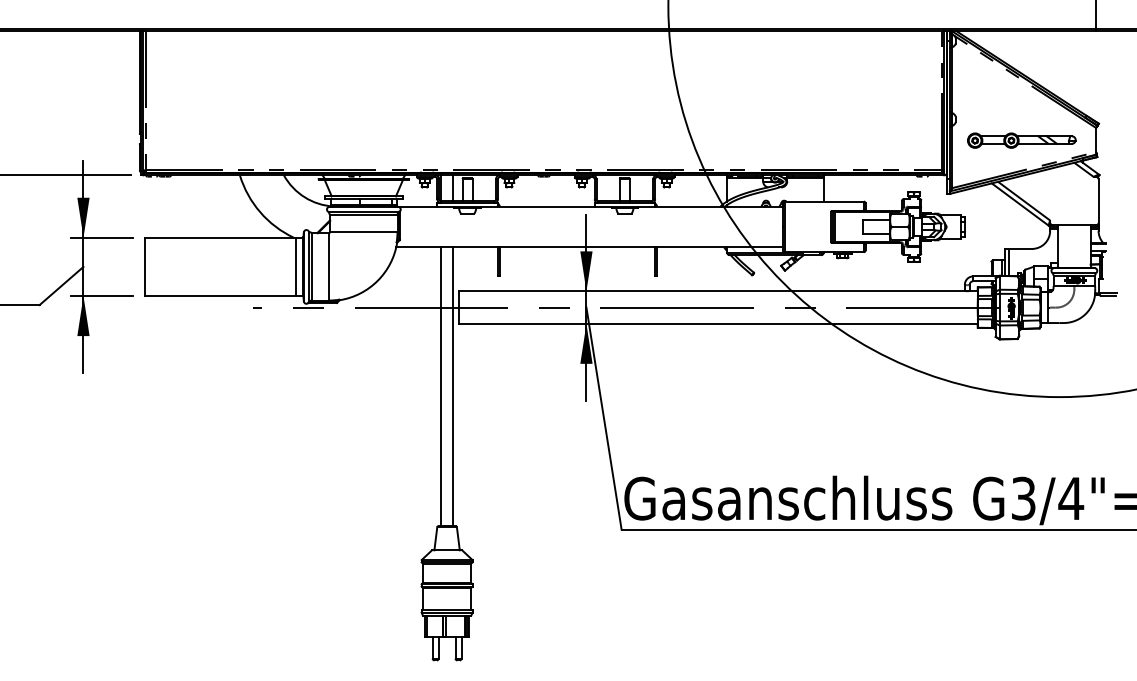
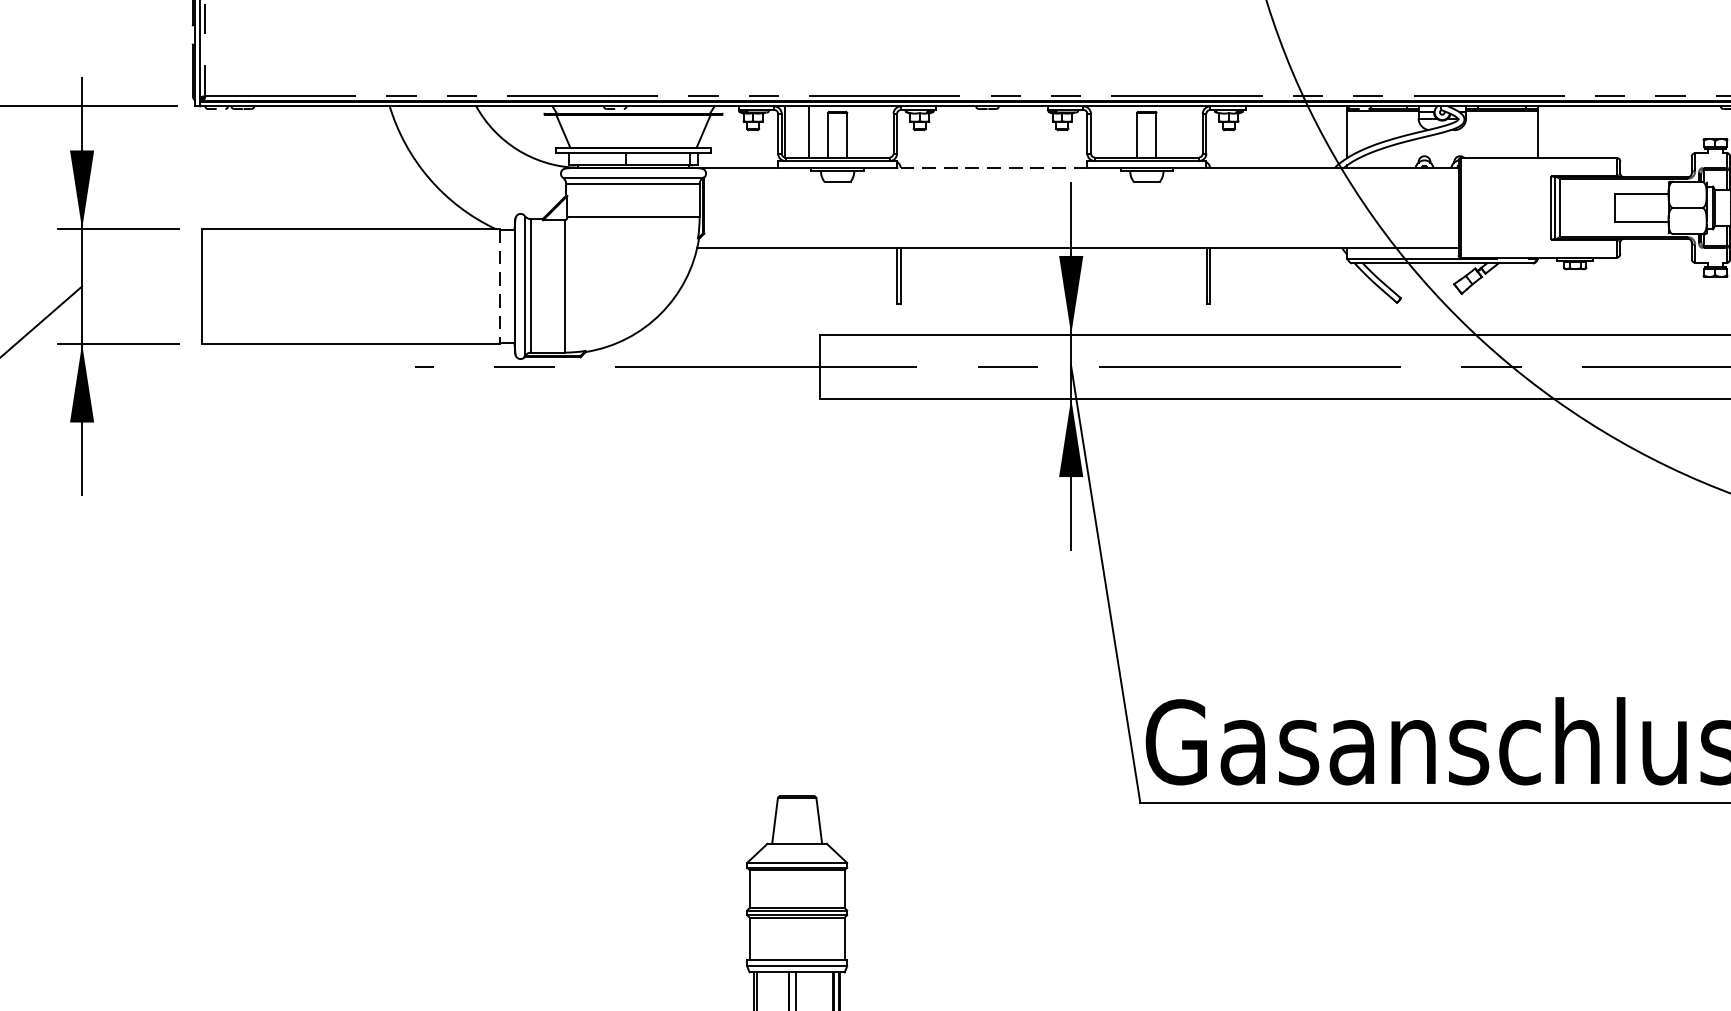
line: (545, 206) -> (990, 167), solid -> dashed
line: (295, 267) -> (499, 287), solid -> dashed
line: (441, 386) -> (786, 521), removed
line: (453, 386) -> (809, 521), removed

